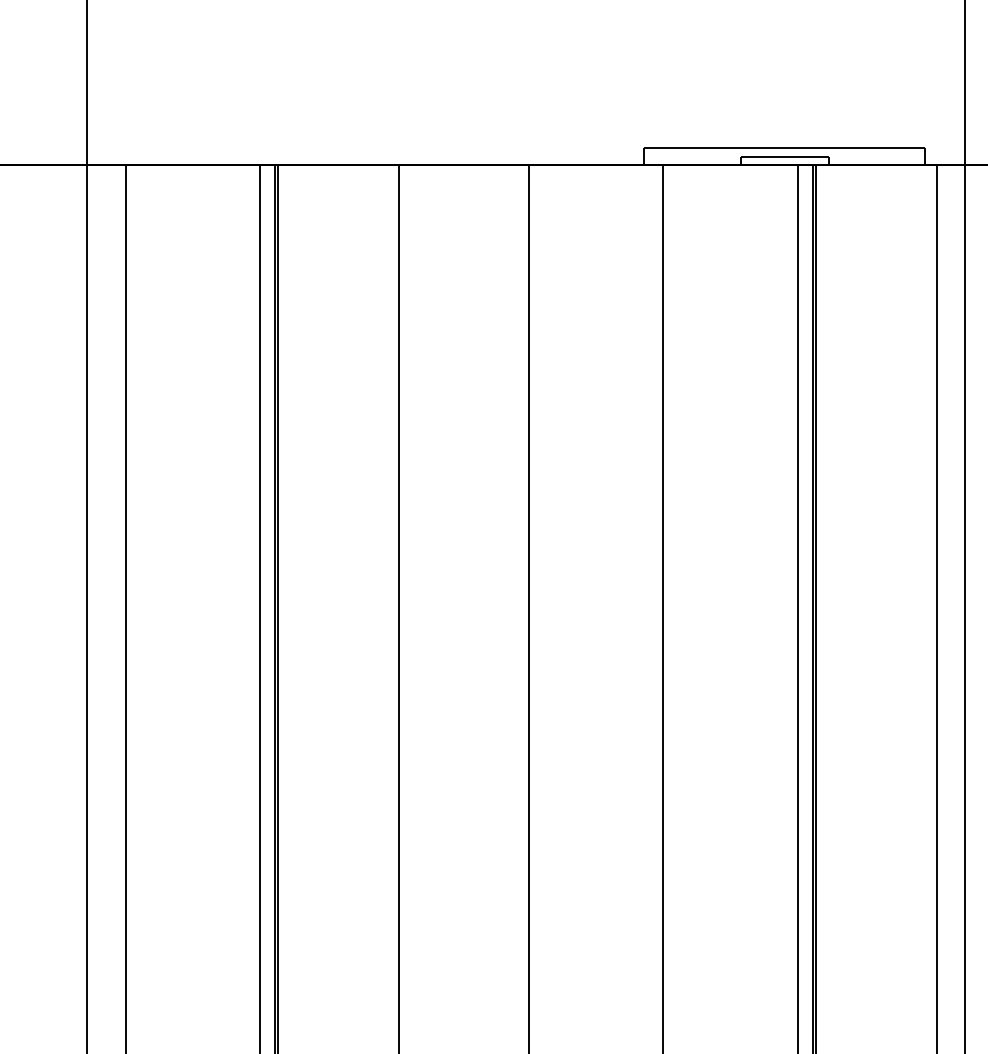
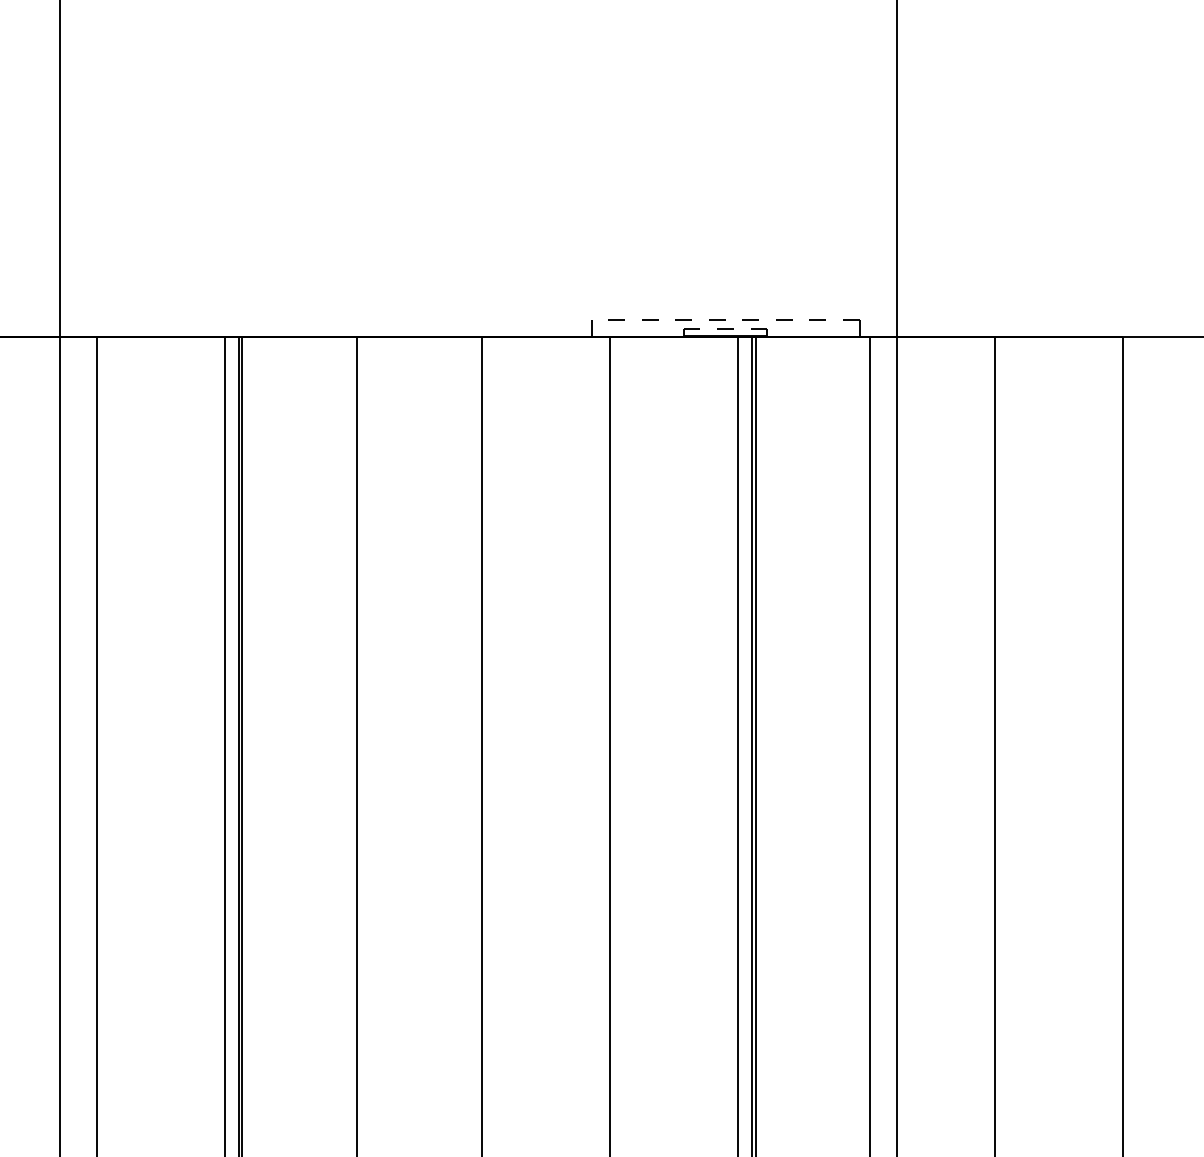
line: (784, 148) -> (725, 320), solid -> dashed
line: (784, 156) -> (725, 328), solid -> dashed

